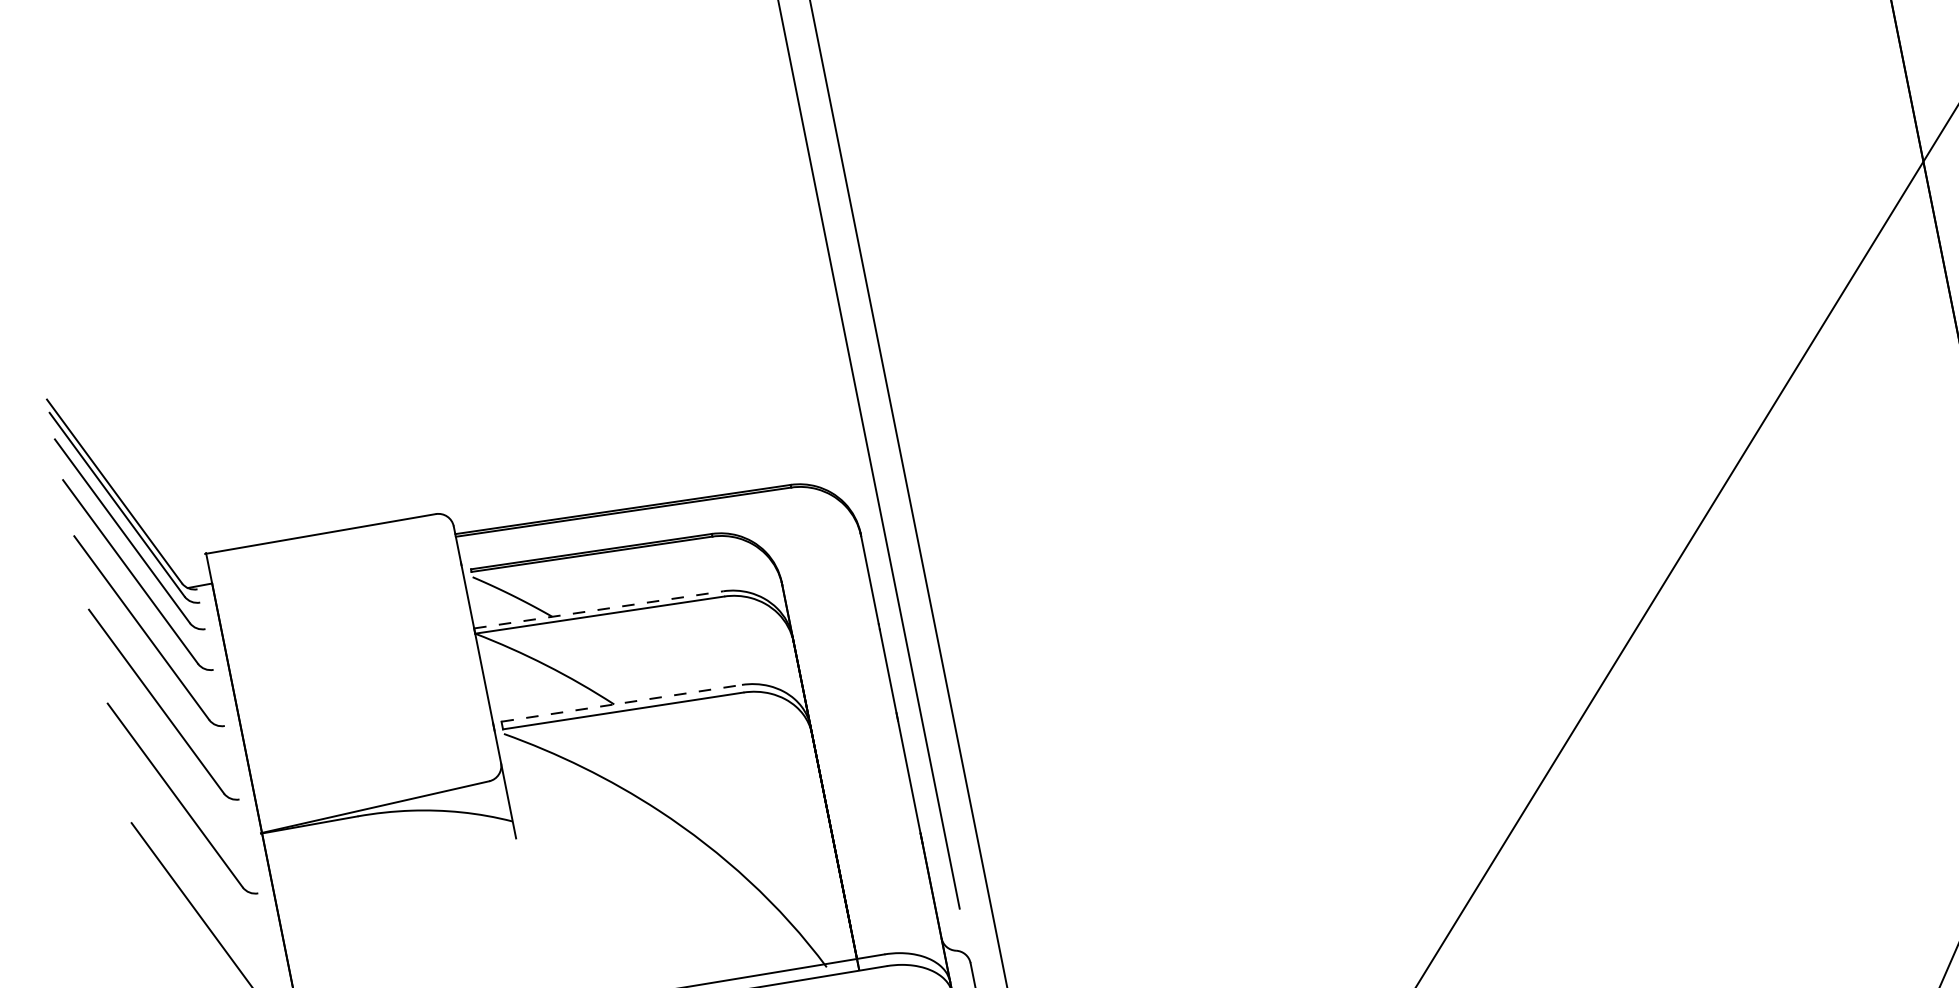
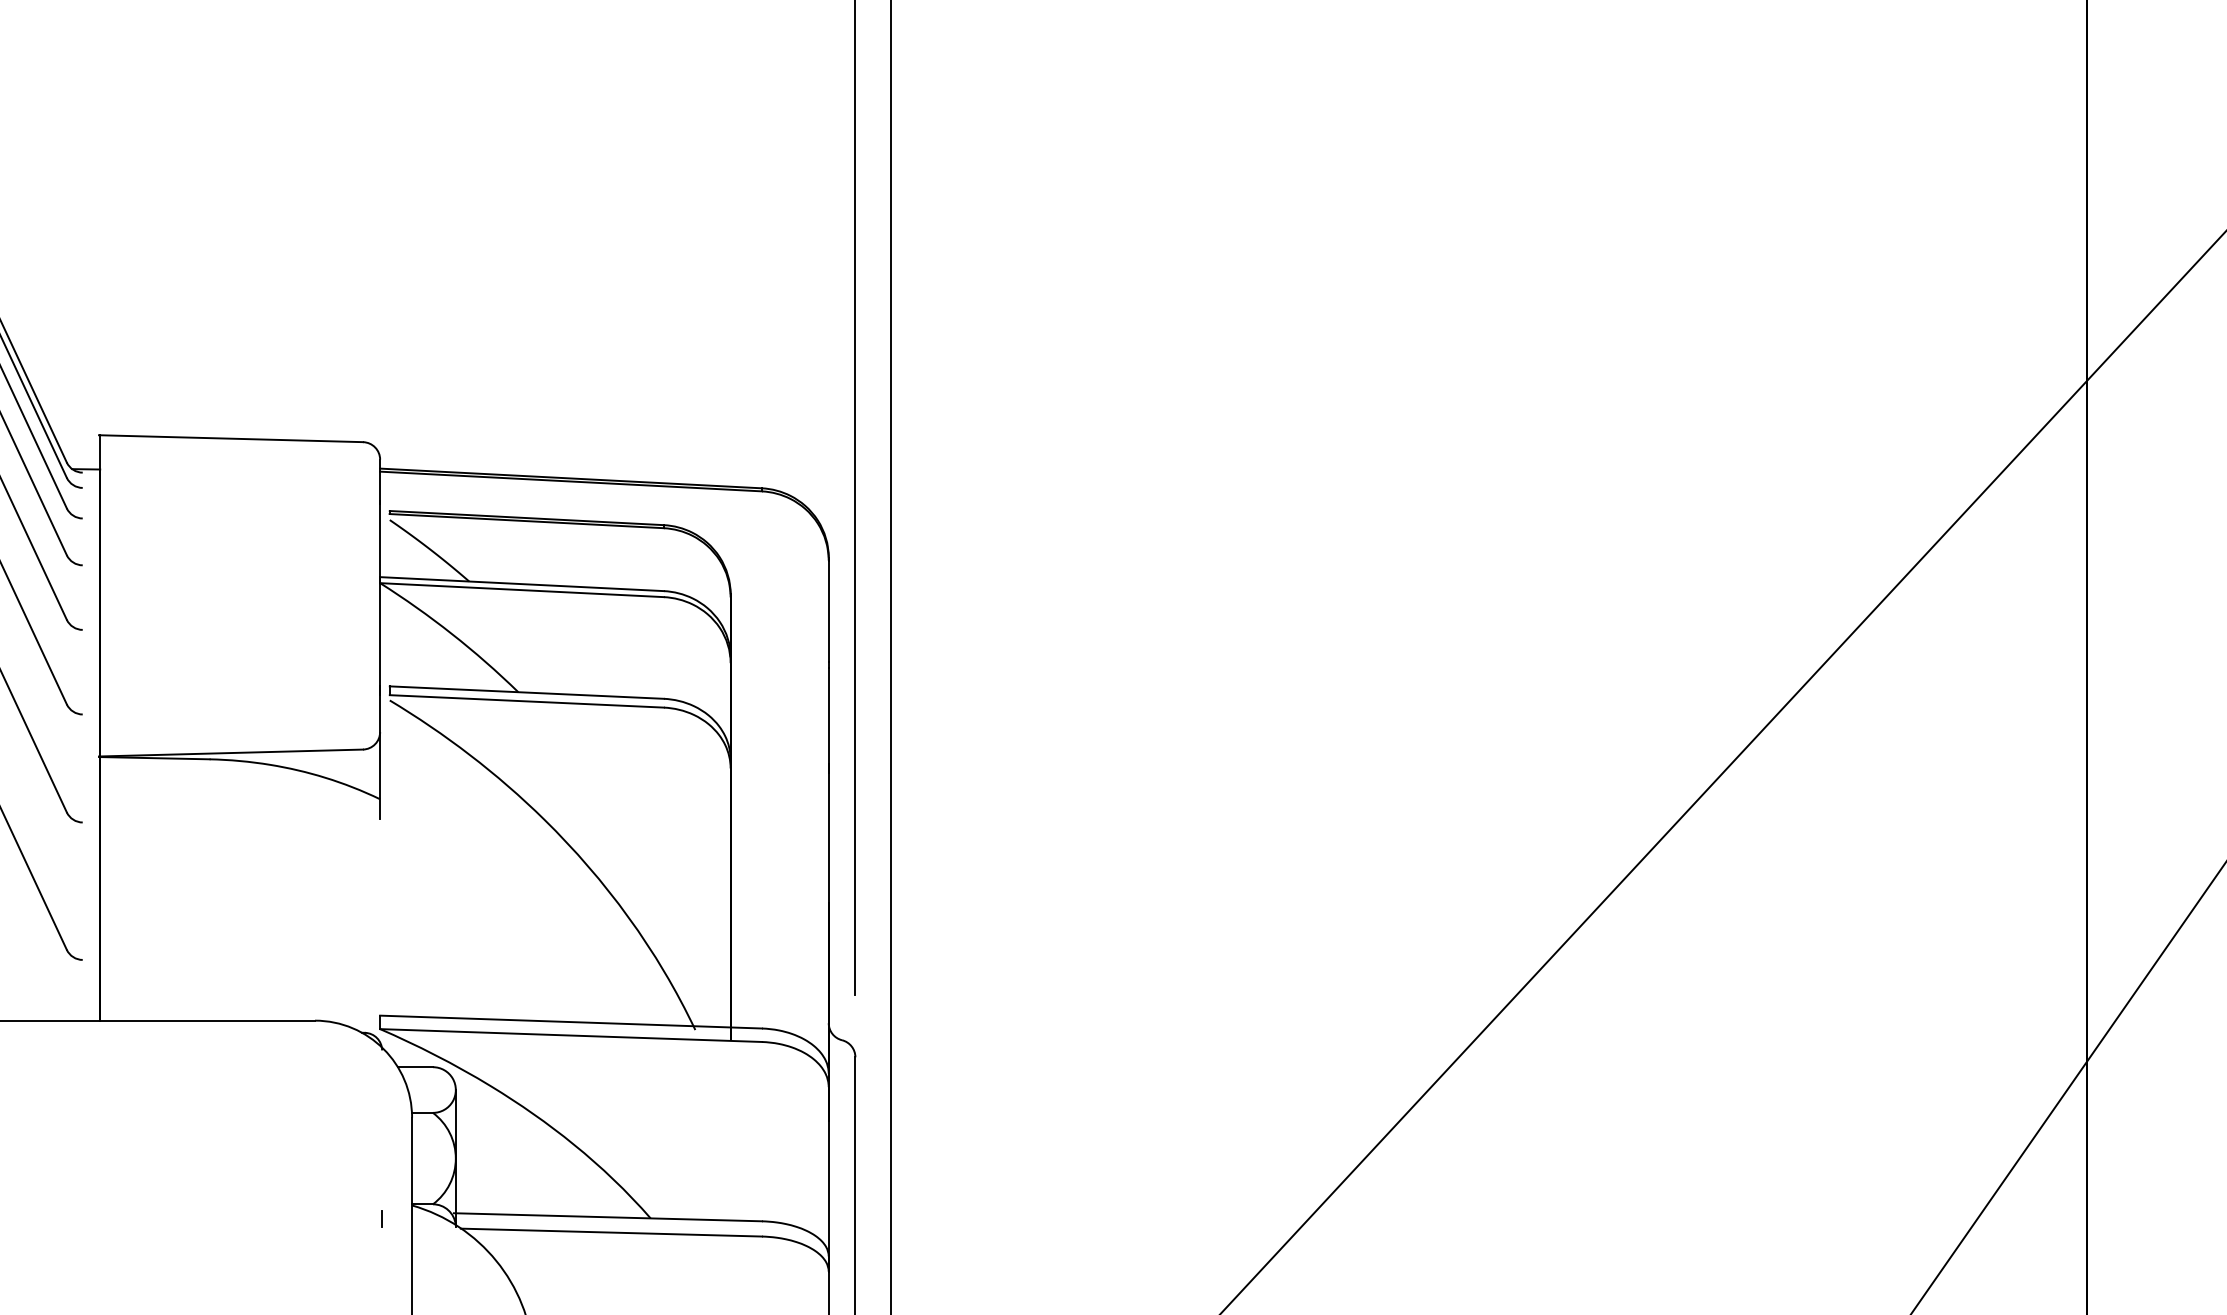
line: (599, 610) -> (522, 584), dashed -> solid
line: (622, 703) -> (527, 692), dashed -> solid

